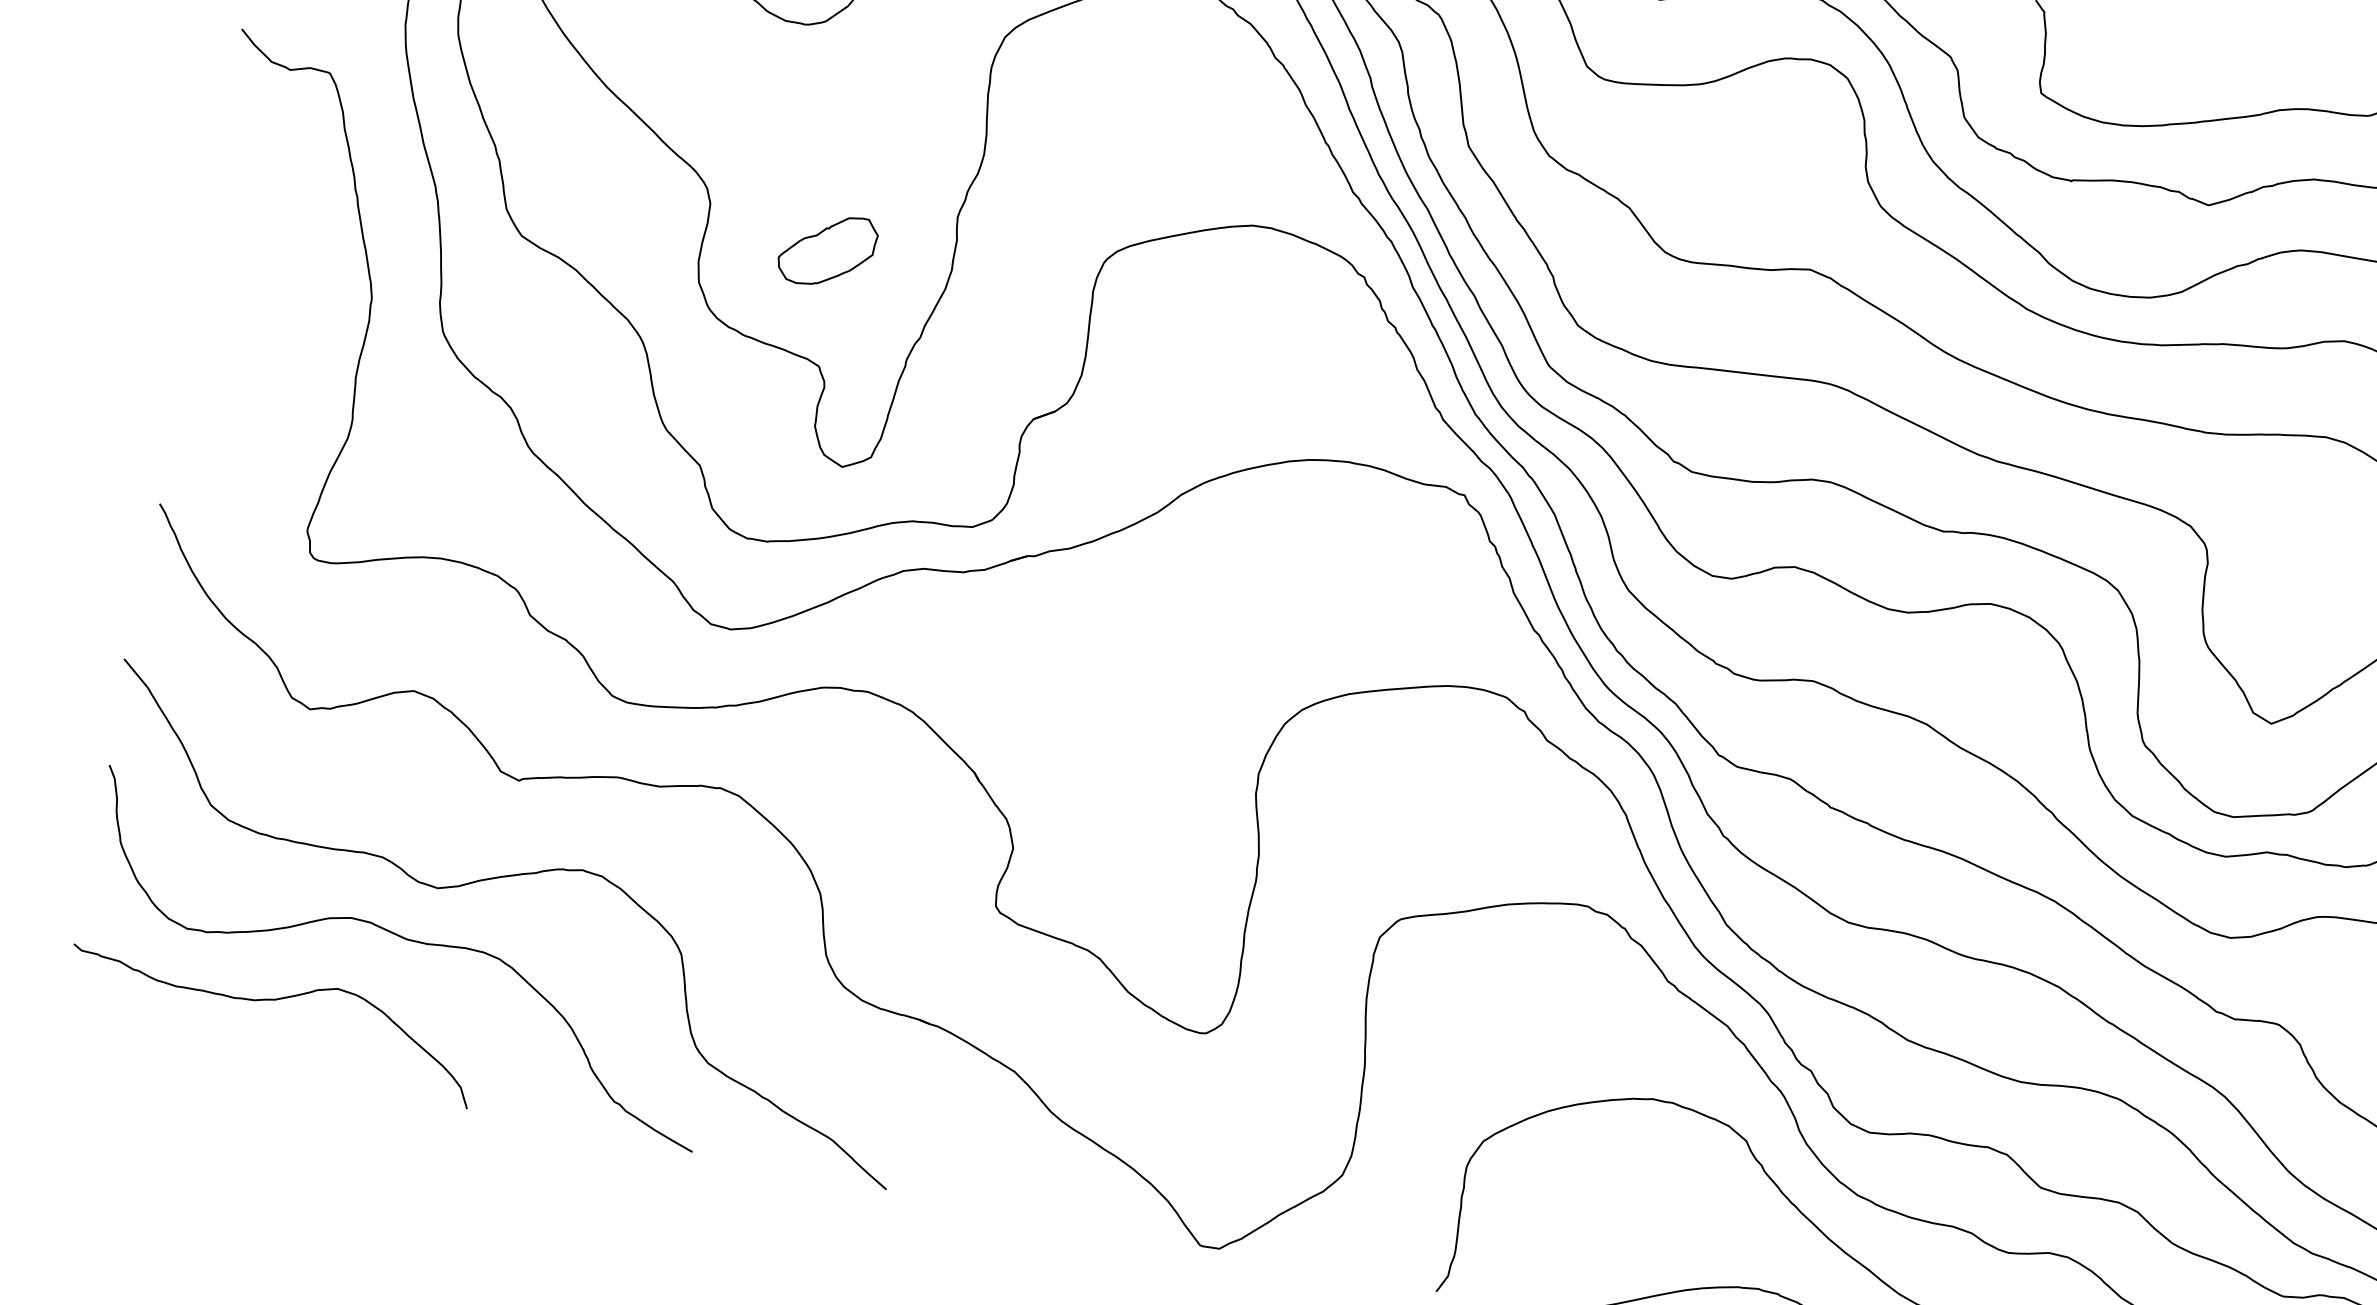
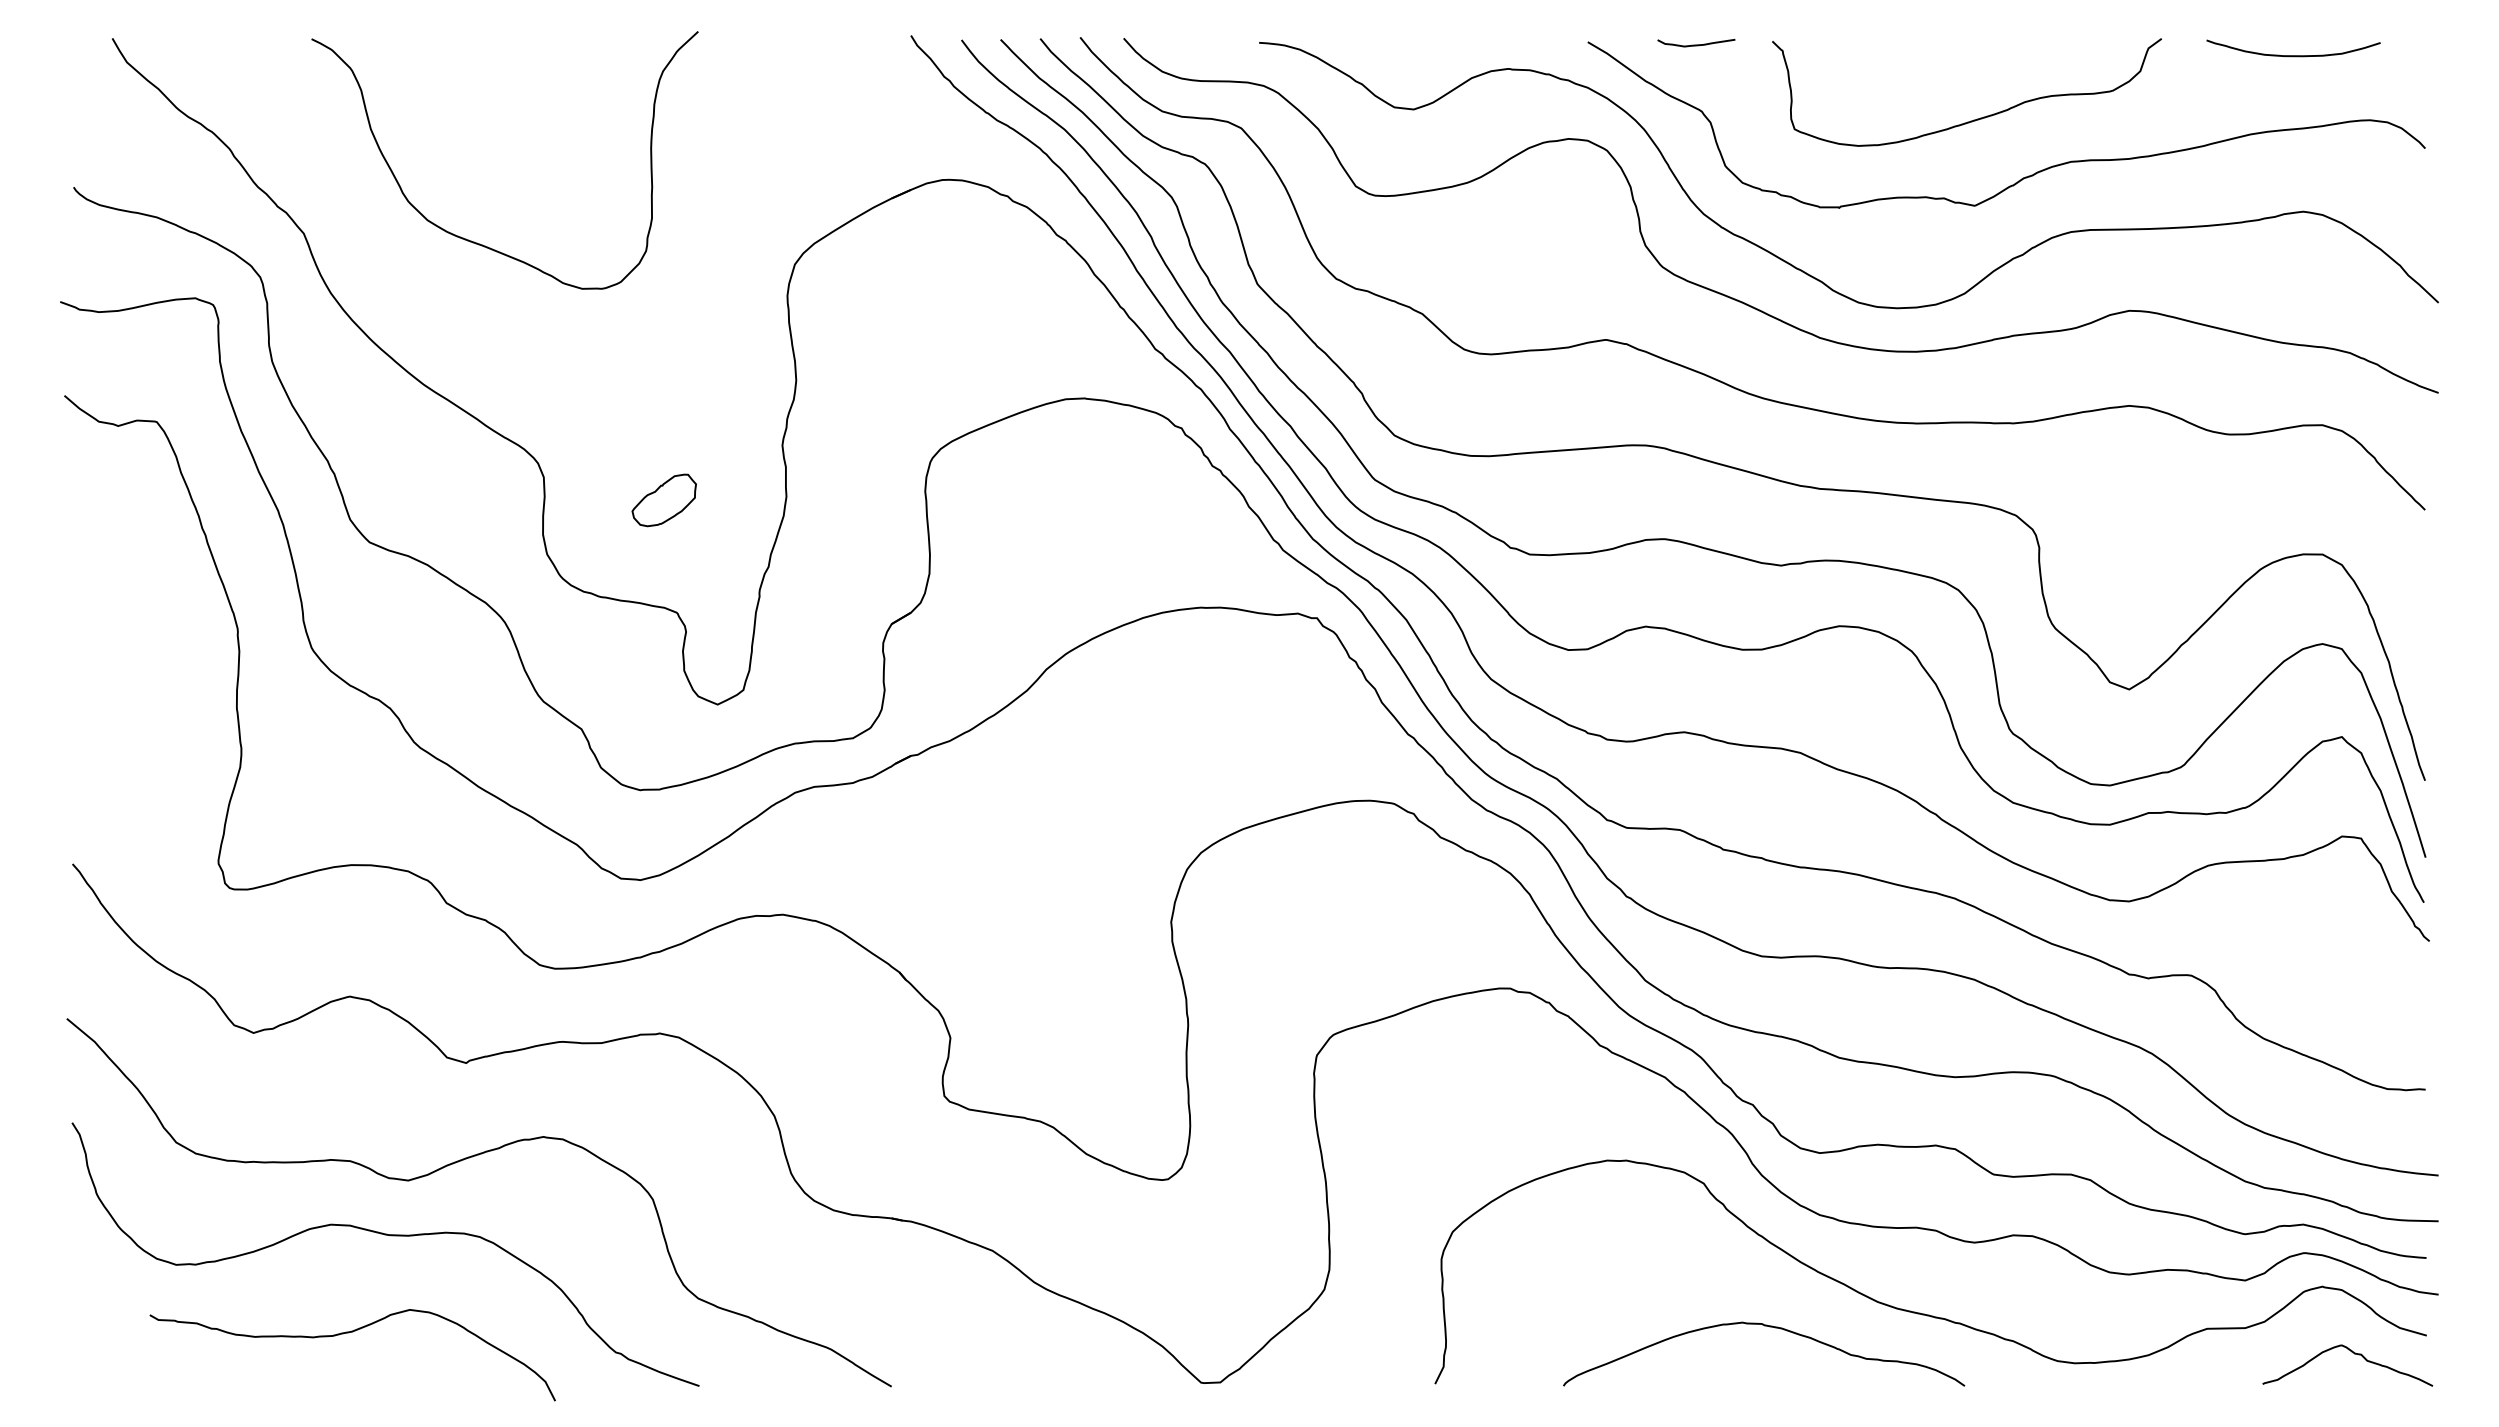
part: (827, 250) -> (664, 500), size x0.7
curve: (272, 1001) -> (349, 1333), moved

